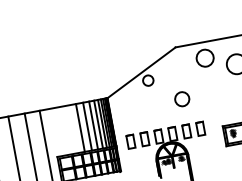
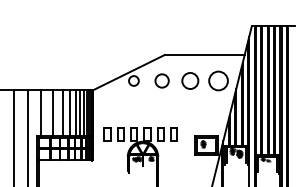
circle: (205, 57) -> (190, 80), moved
circle: (181, 98) -> (161, 80), moved
line: (70, 129) -> (53, 112), added
line: (57, 131) -> (41, 112), added

